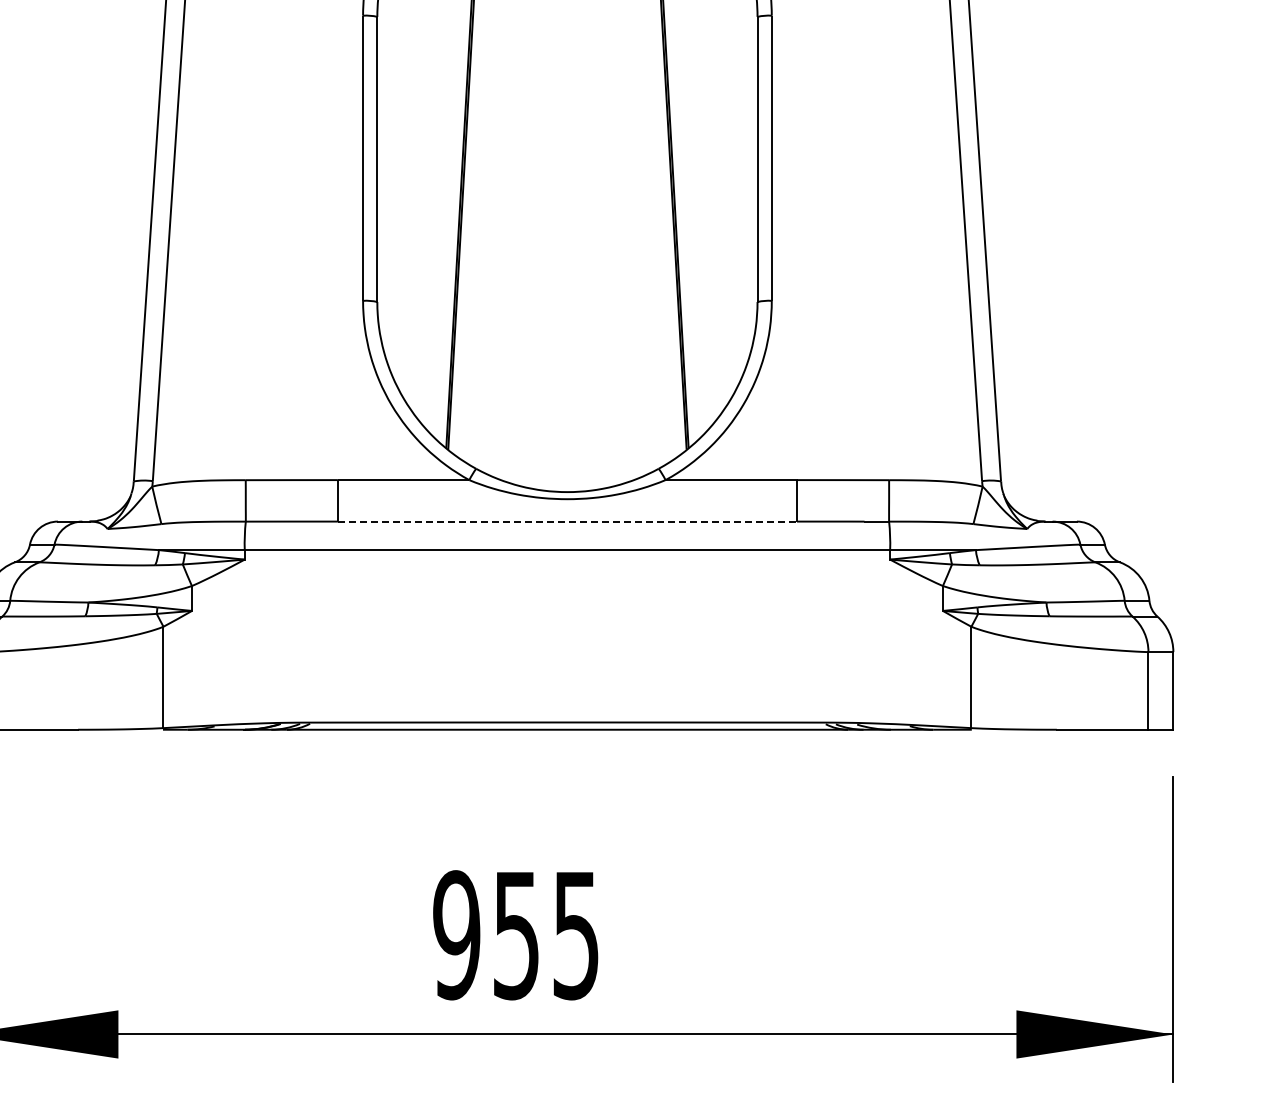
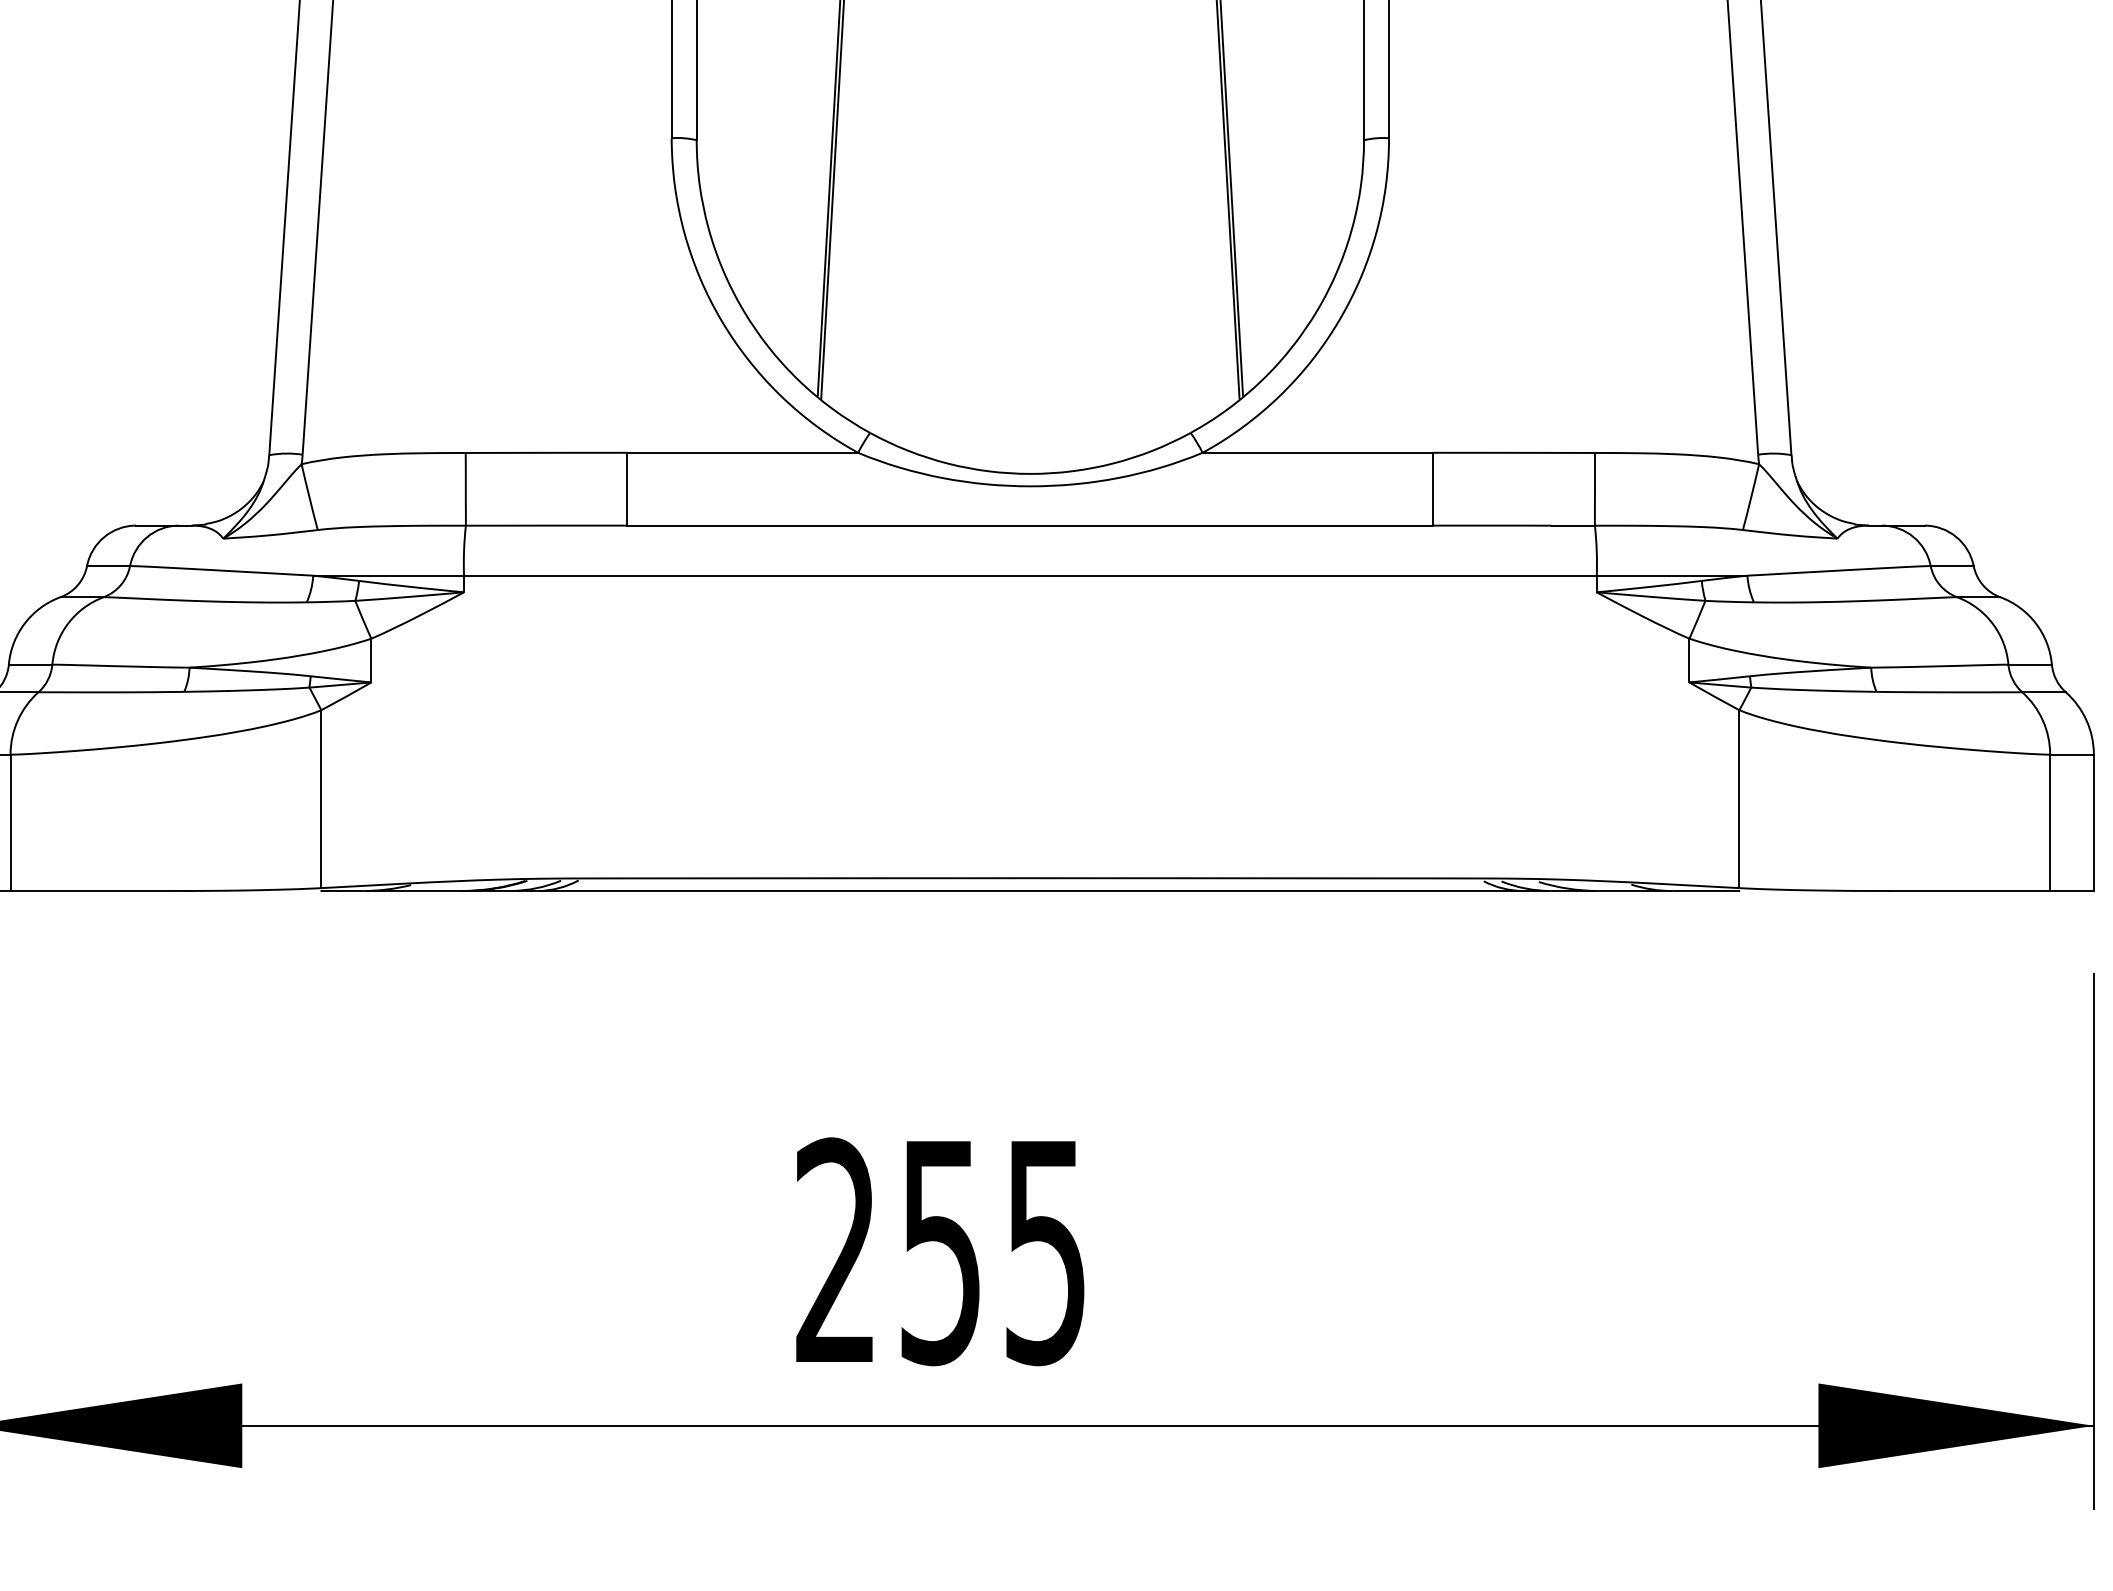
line: (567, 521) -> (1030, 525), dashed -> solid
text: (456, 935) -> (835, 1252), 955 -> 255

